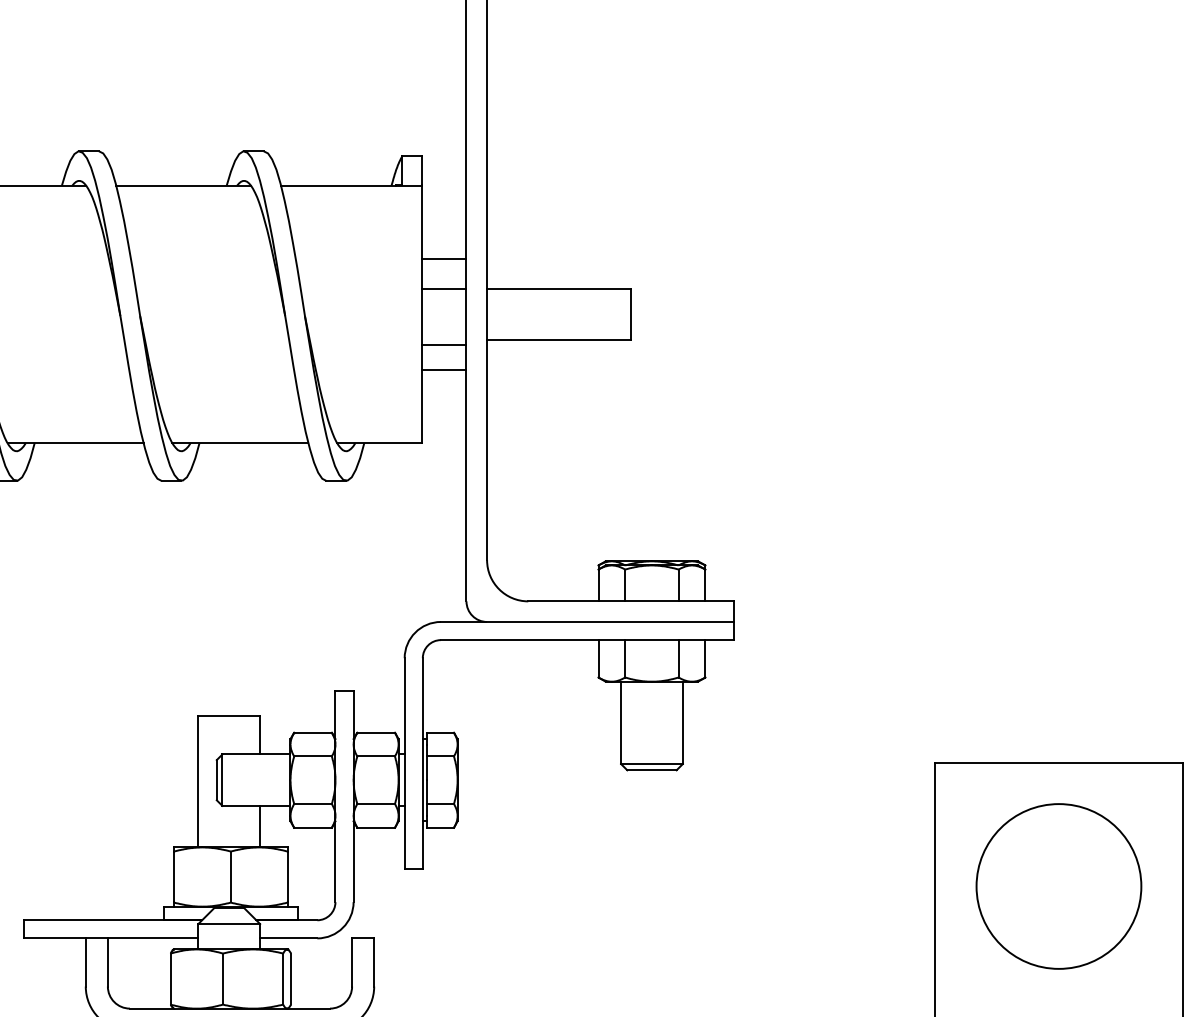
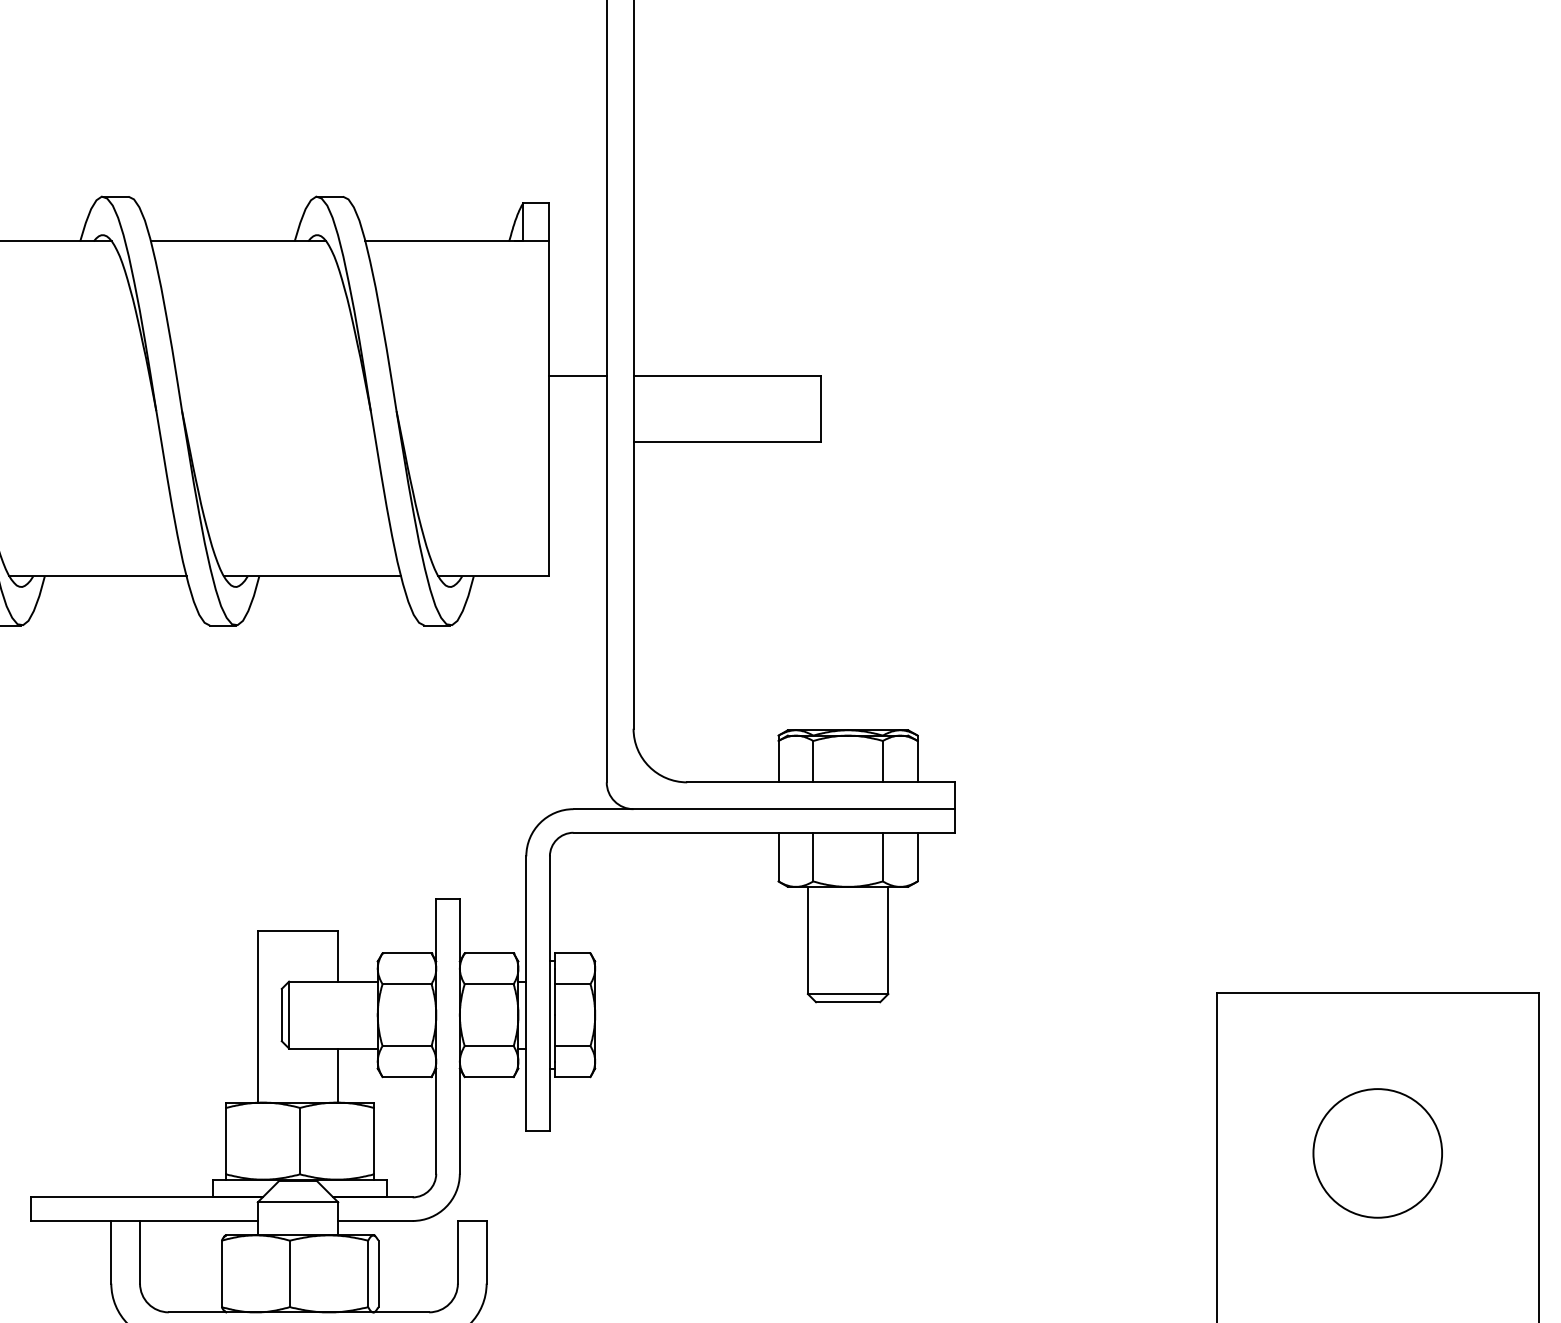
line: (444, 259) -> (577, 337), removed
line: (444, 344) -> (577, 448), removed
line: (444, 369) -> (577, 480), removed
circle: (1058, 886) -> (1377, 1153), size x0.6

